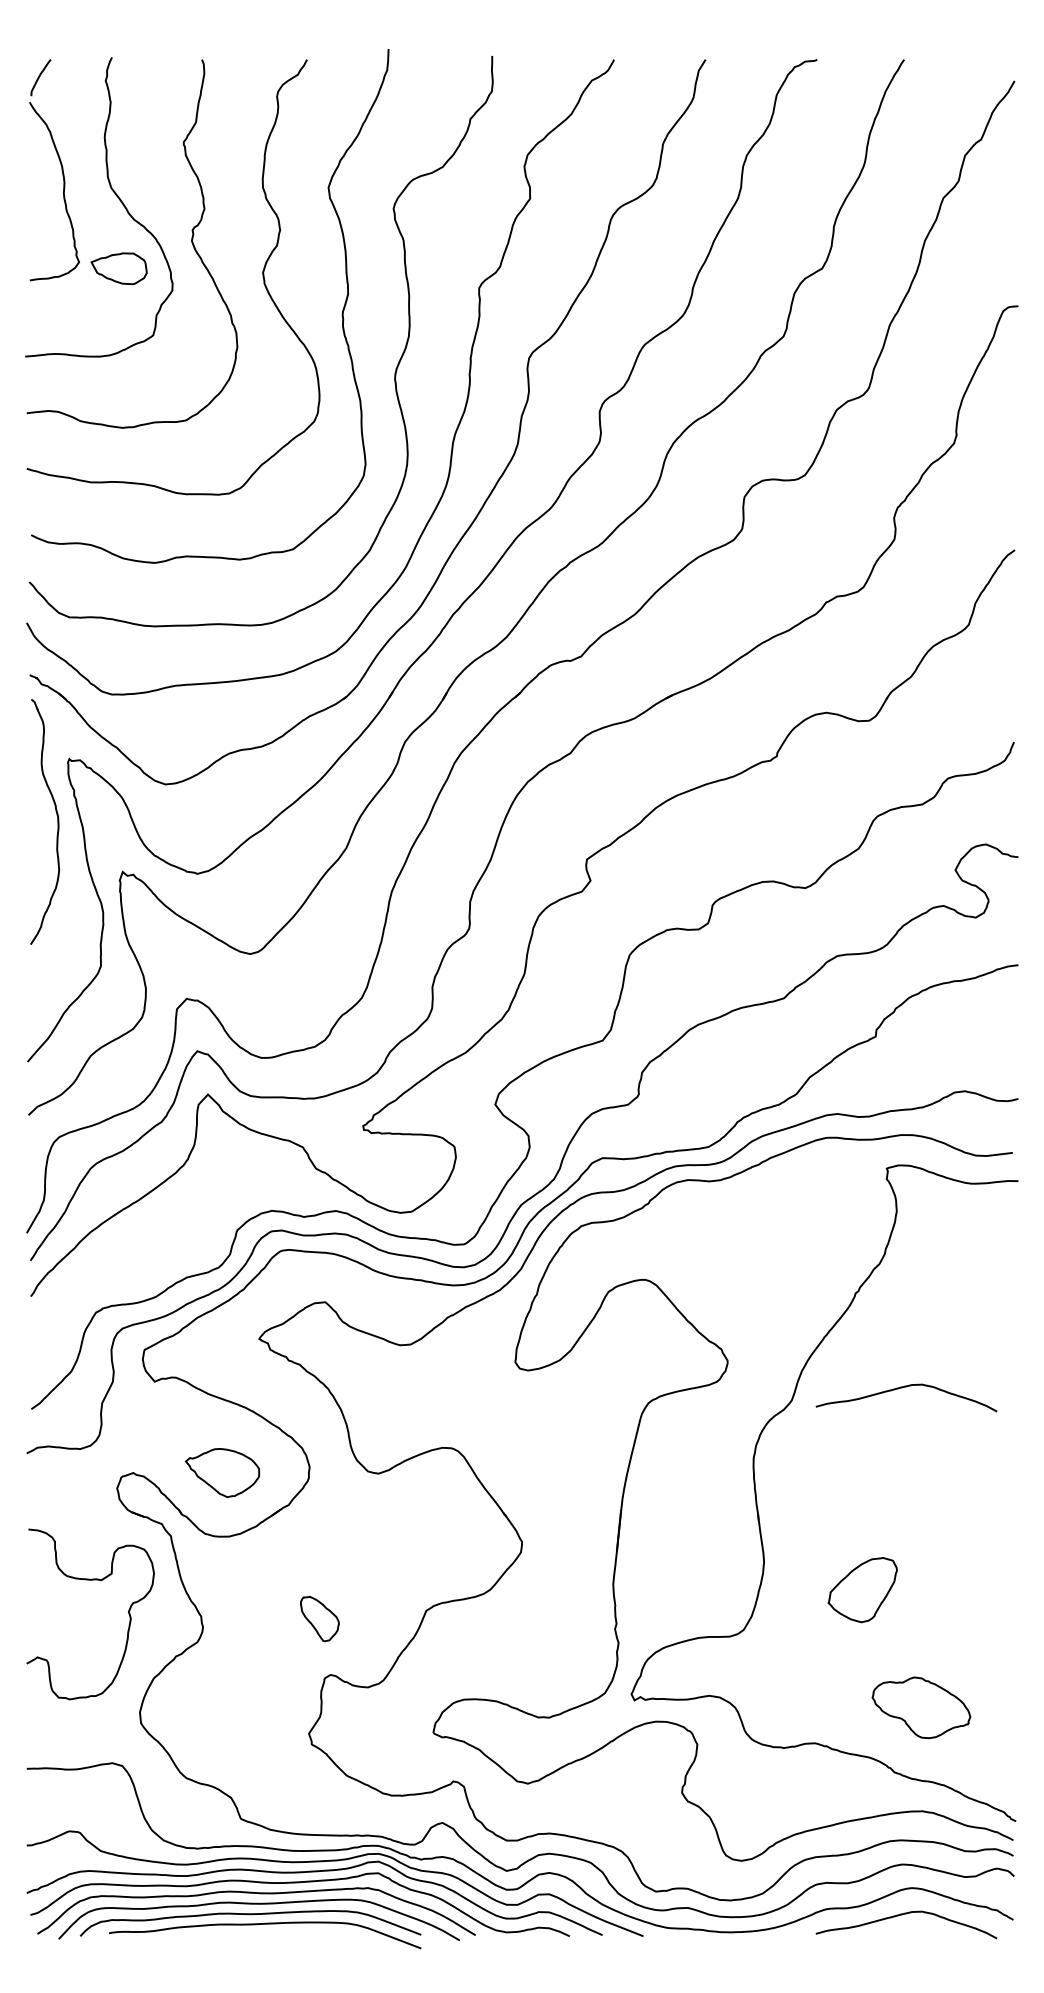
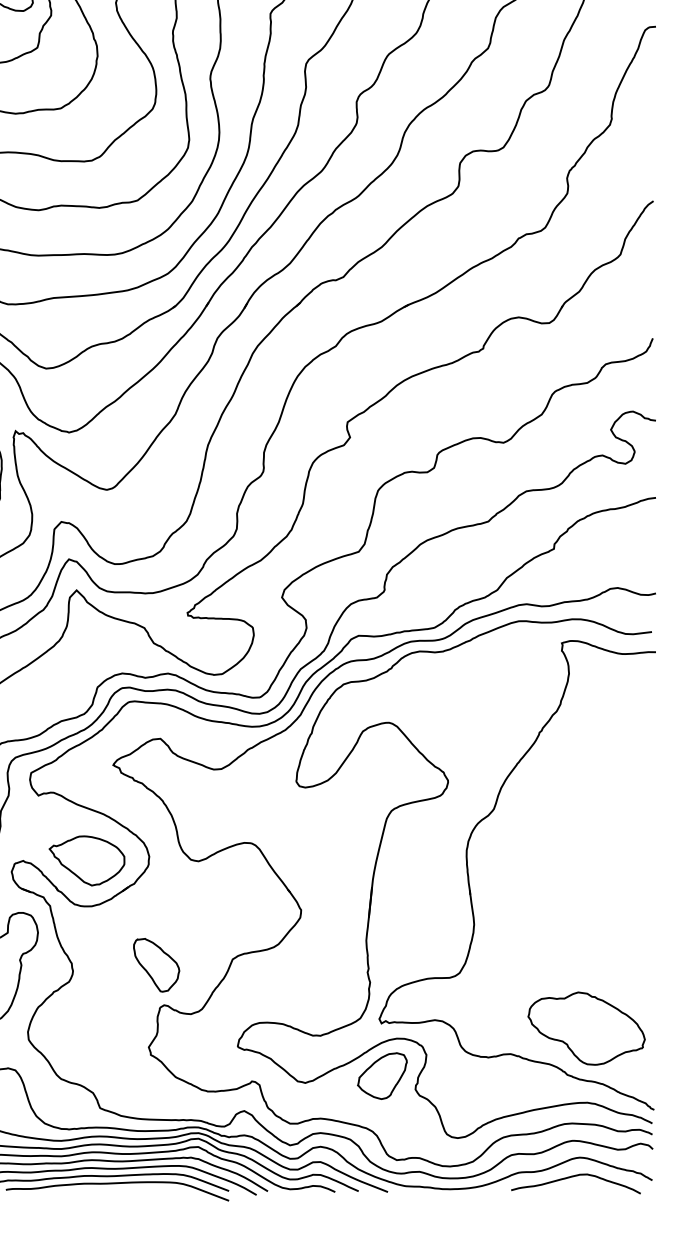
curve: (902, 1388) -> (573, 800), removed
part: (222, 1472) -> (86, 860), size x1.43
part: (862, 1590) -> (382, 1076), moved
part: (319, 1618) -> (156, 964), size x1.67
part: (921, 1707) -> (586, 1028), size x1.67

